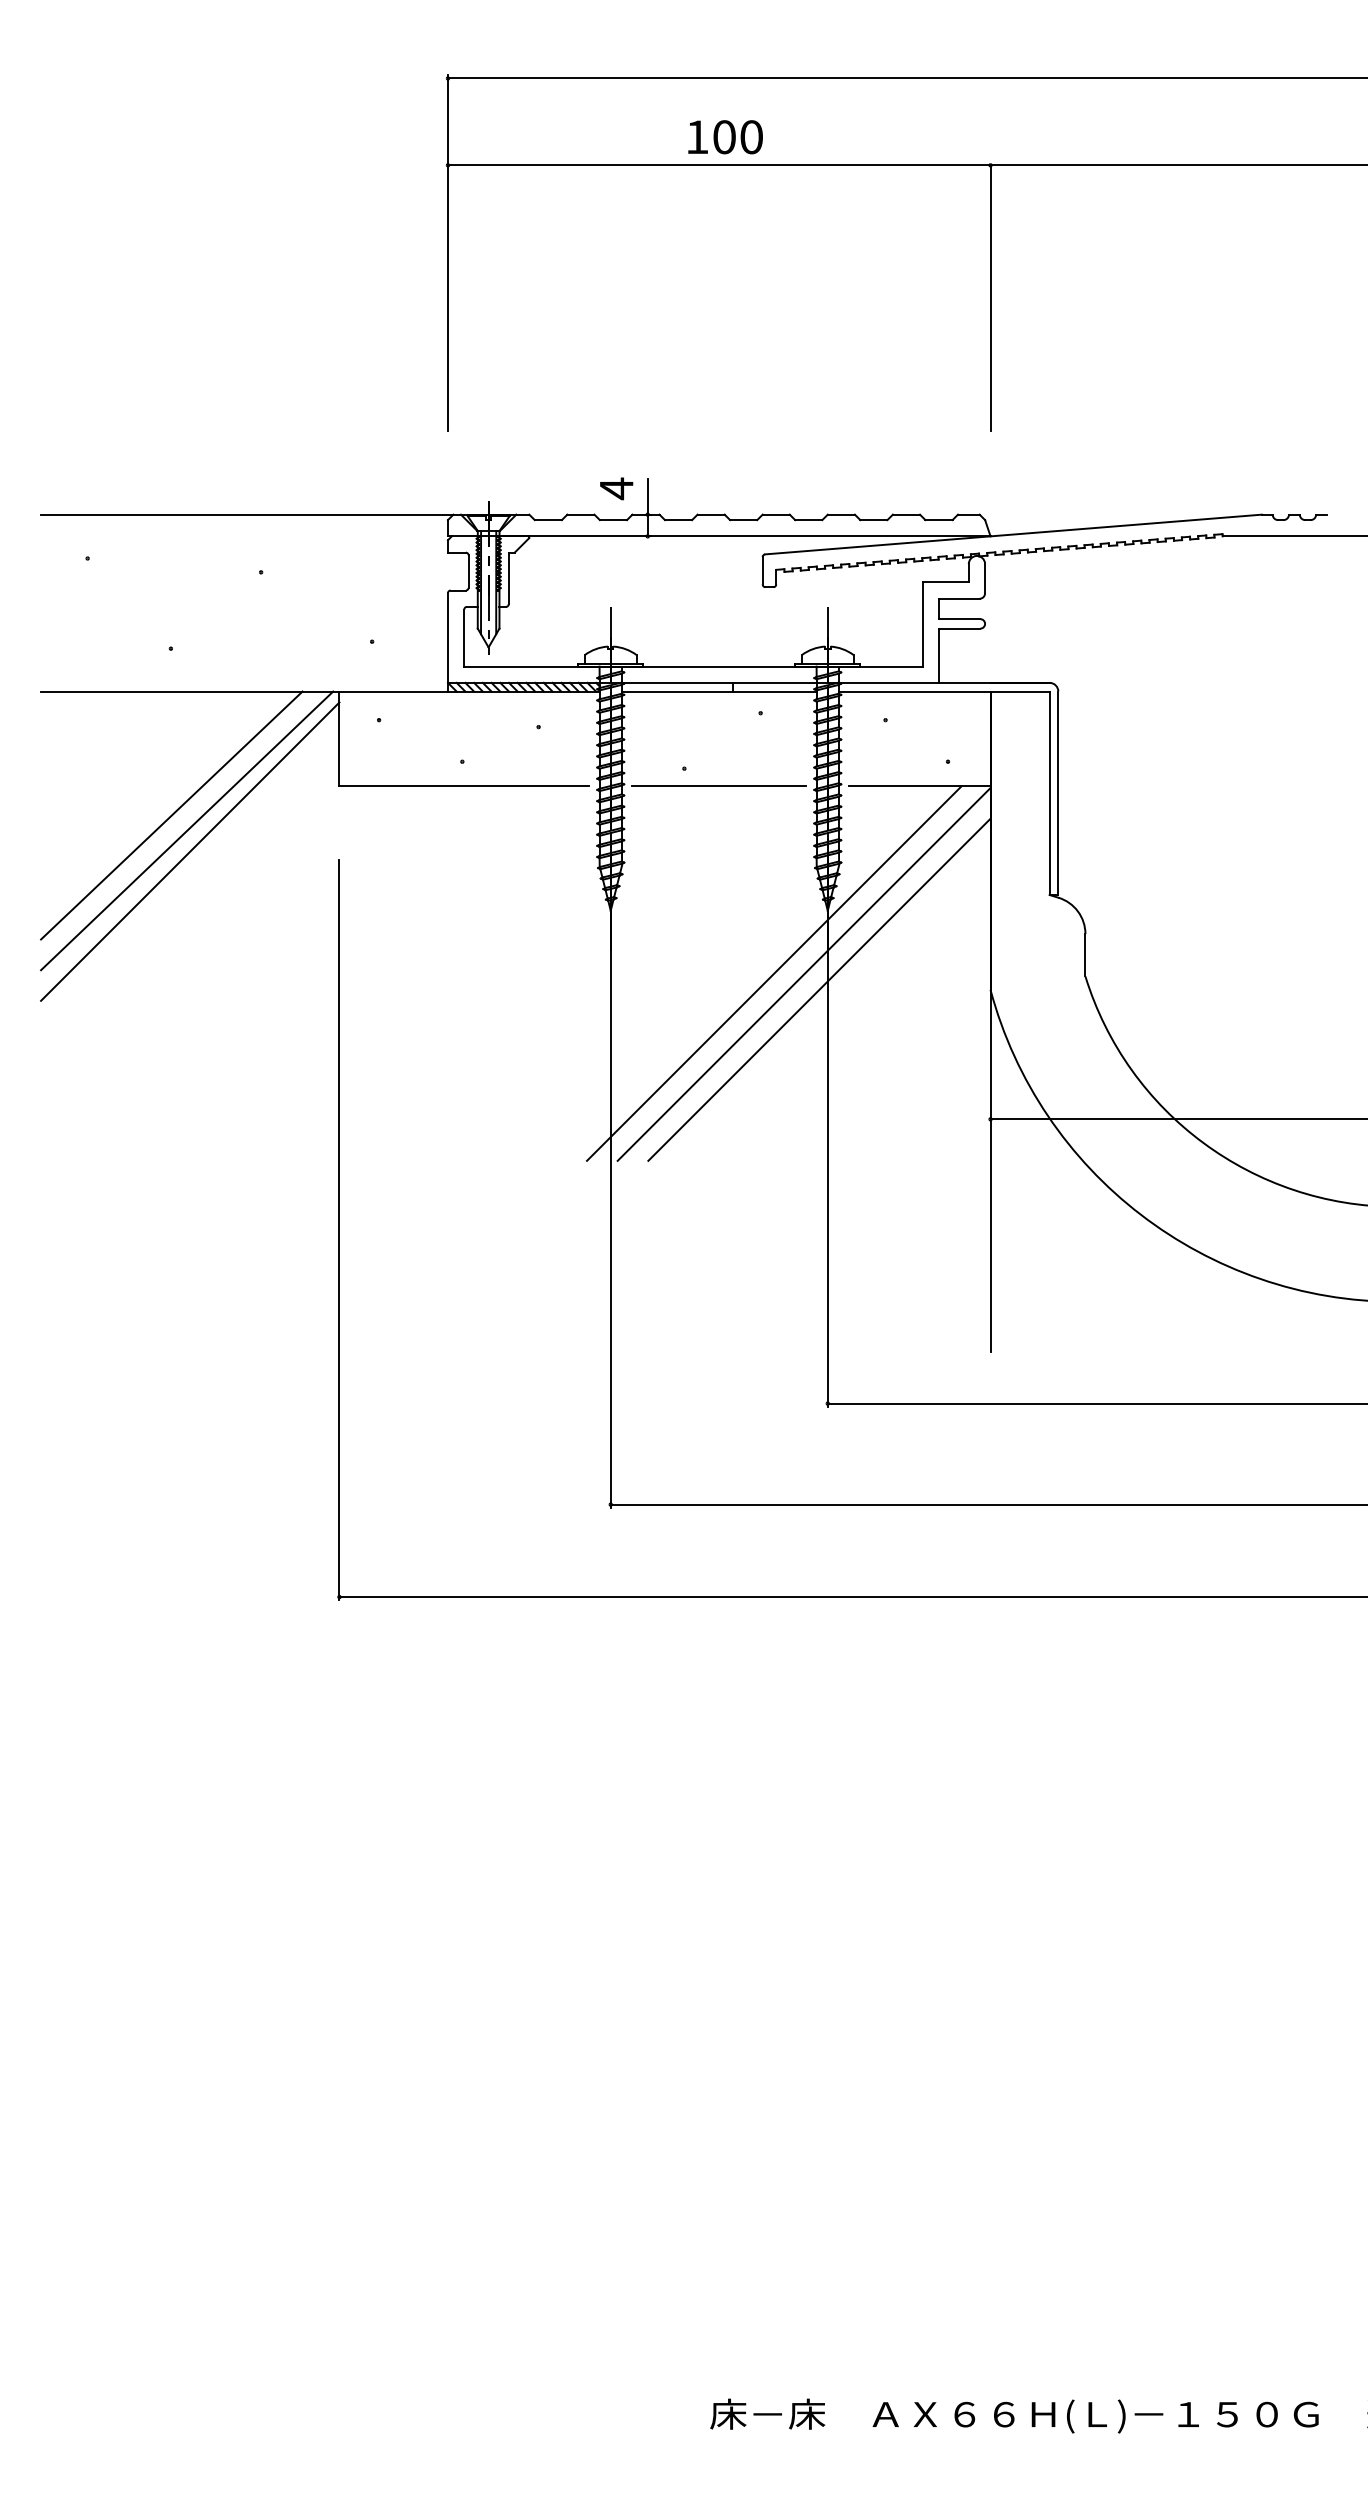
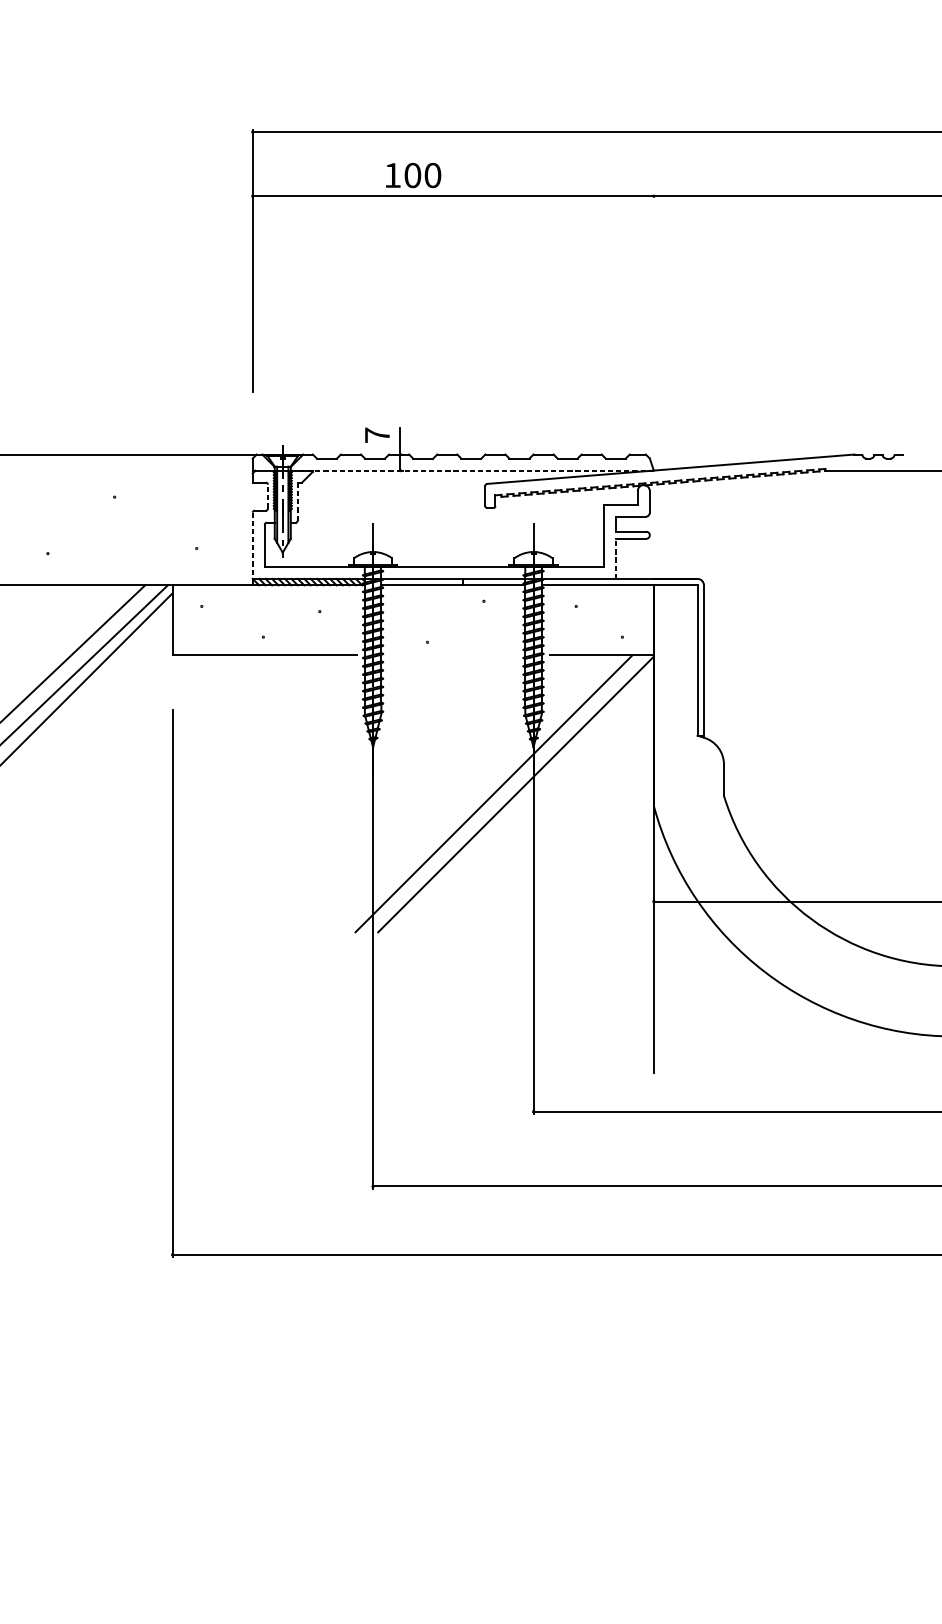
text: (725, 137) -> (413, 175), moved
line: (990, 297) -> (653, 294), removed
text: (616, 488) -> (377, 435), 4 -> 7
line: (745, 536) -> (472, 470), solid -> dashed
line: (468, 571) -> (267, 496), solid -> dashed
line: (508, 578) -> (297, 501), solid -> dashed
line: (447, 638) -> (252, 546), solid -> dashed
line: (939, 655) -> (616, 558), solid -> dashed
line: (719, 785) -> (453, 654), removed
line: (819, 989) -> (527, 805), removed

